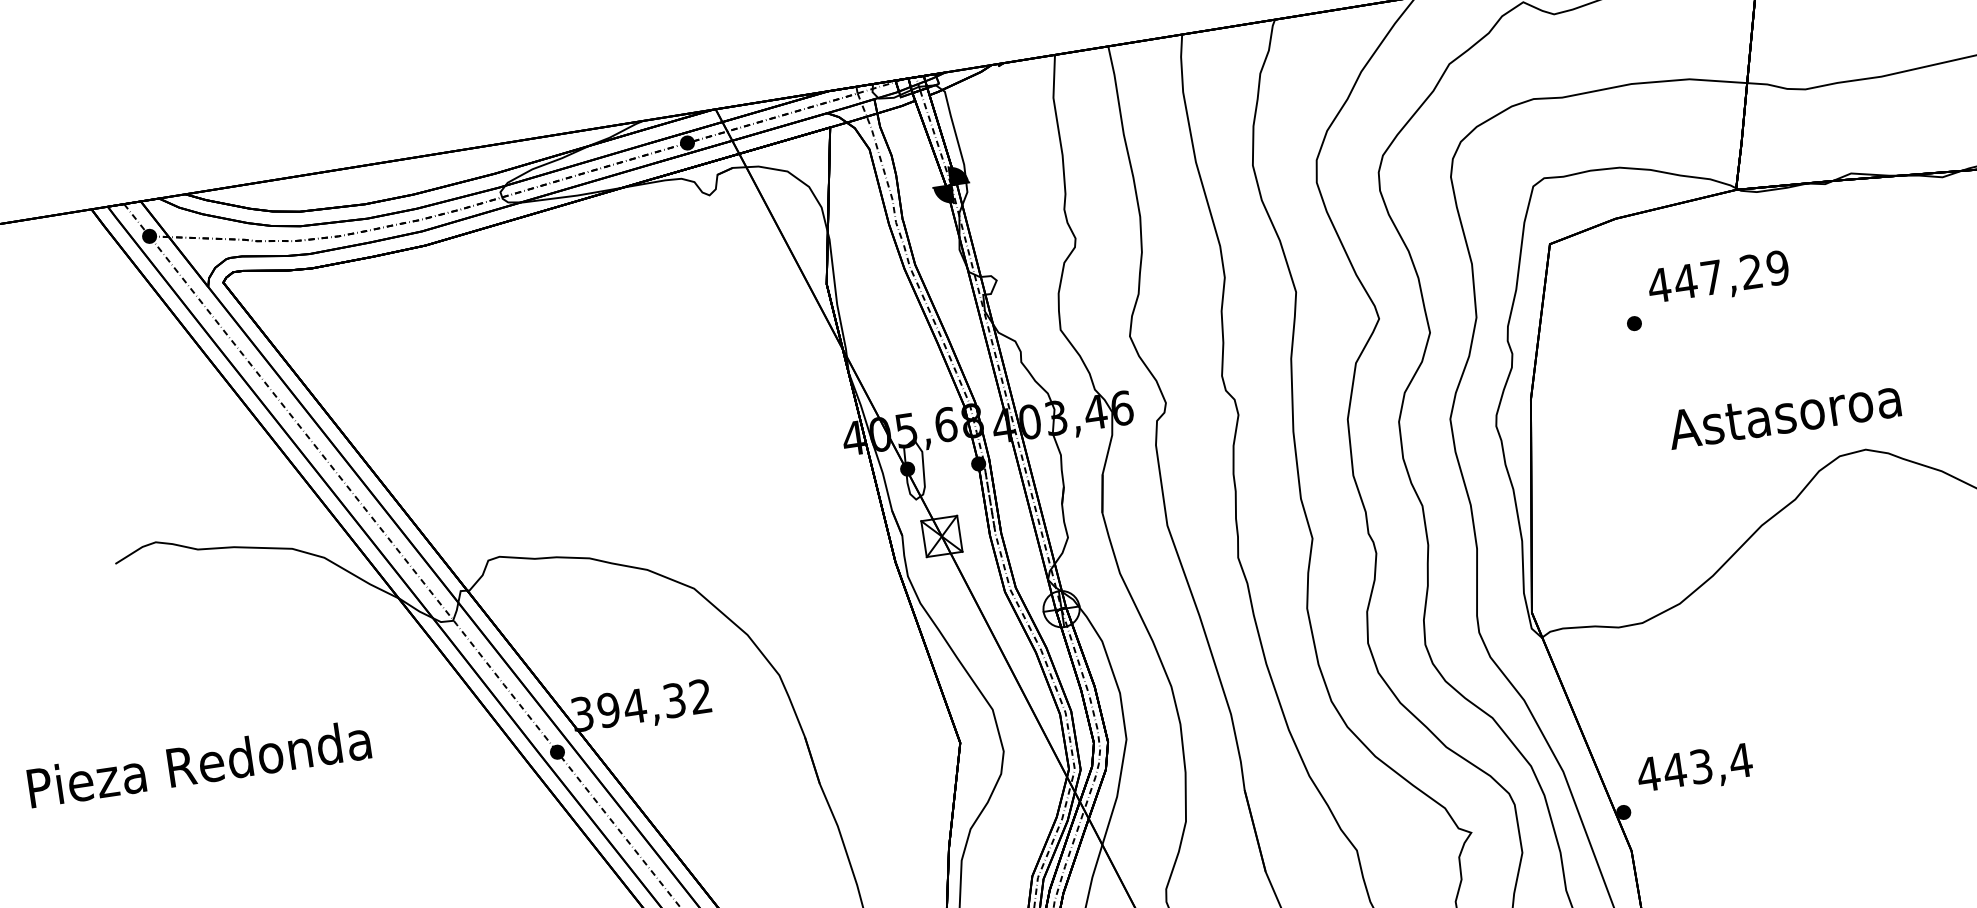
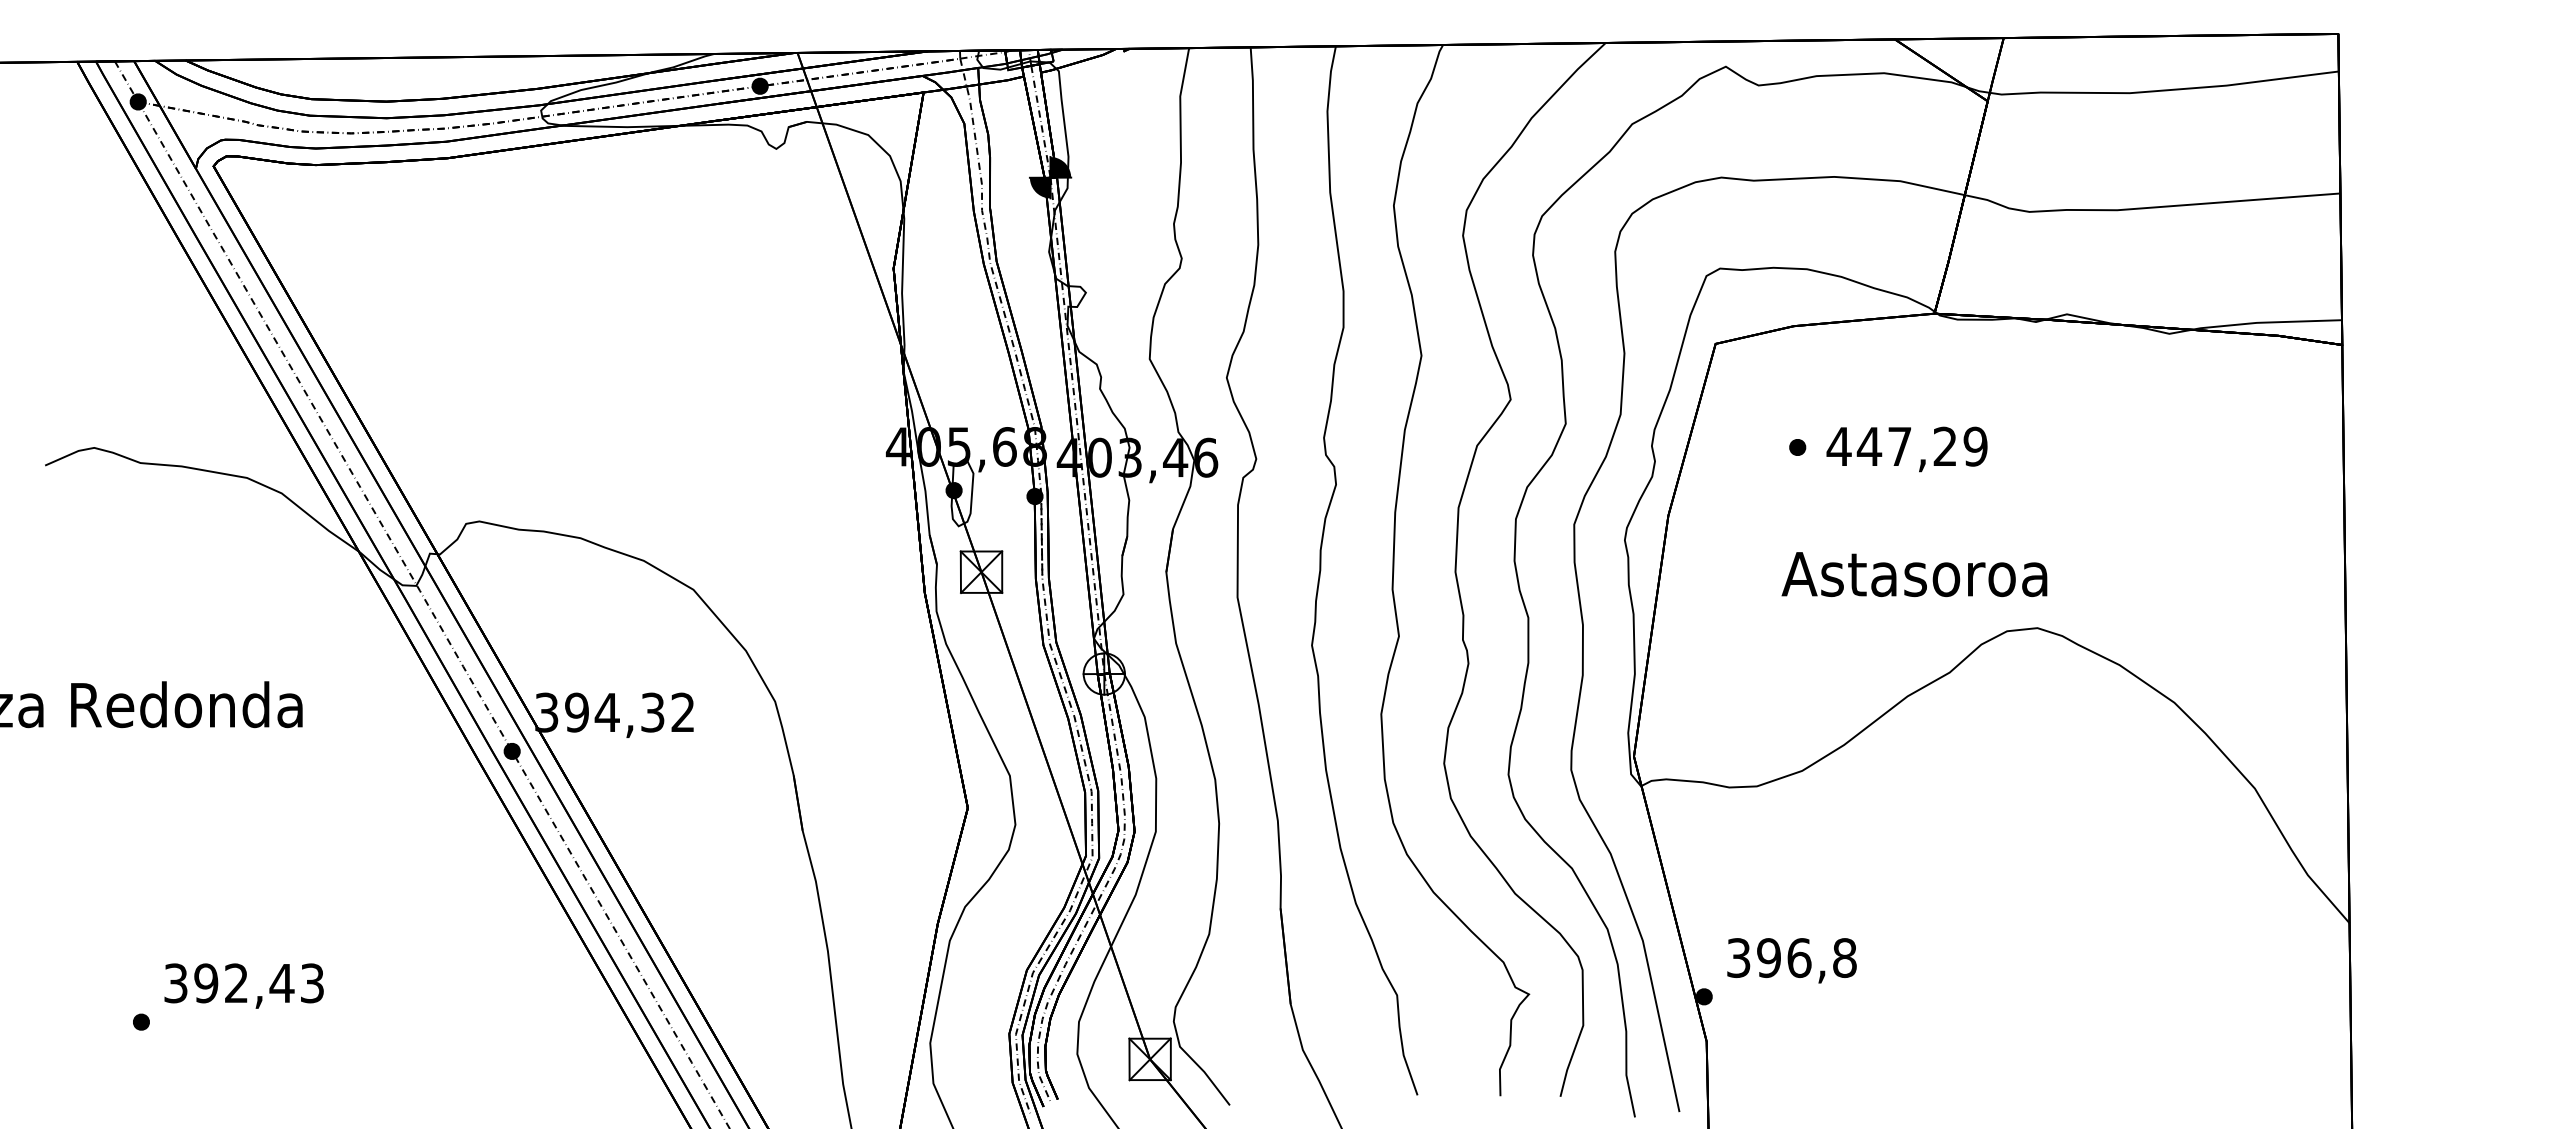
text: (1718, 279) -> (1906, 449), moved
text: (1784, 414) -> (1914, 574), moved
text: (1694, 767) -> (1791, 958), 443,4 -> 396,8

